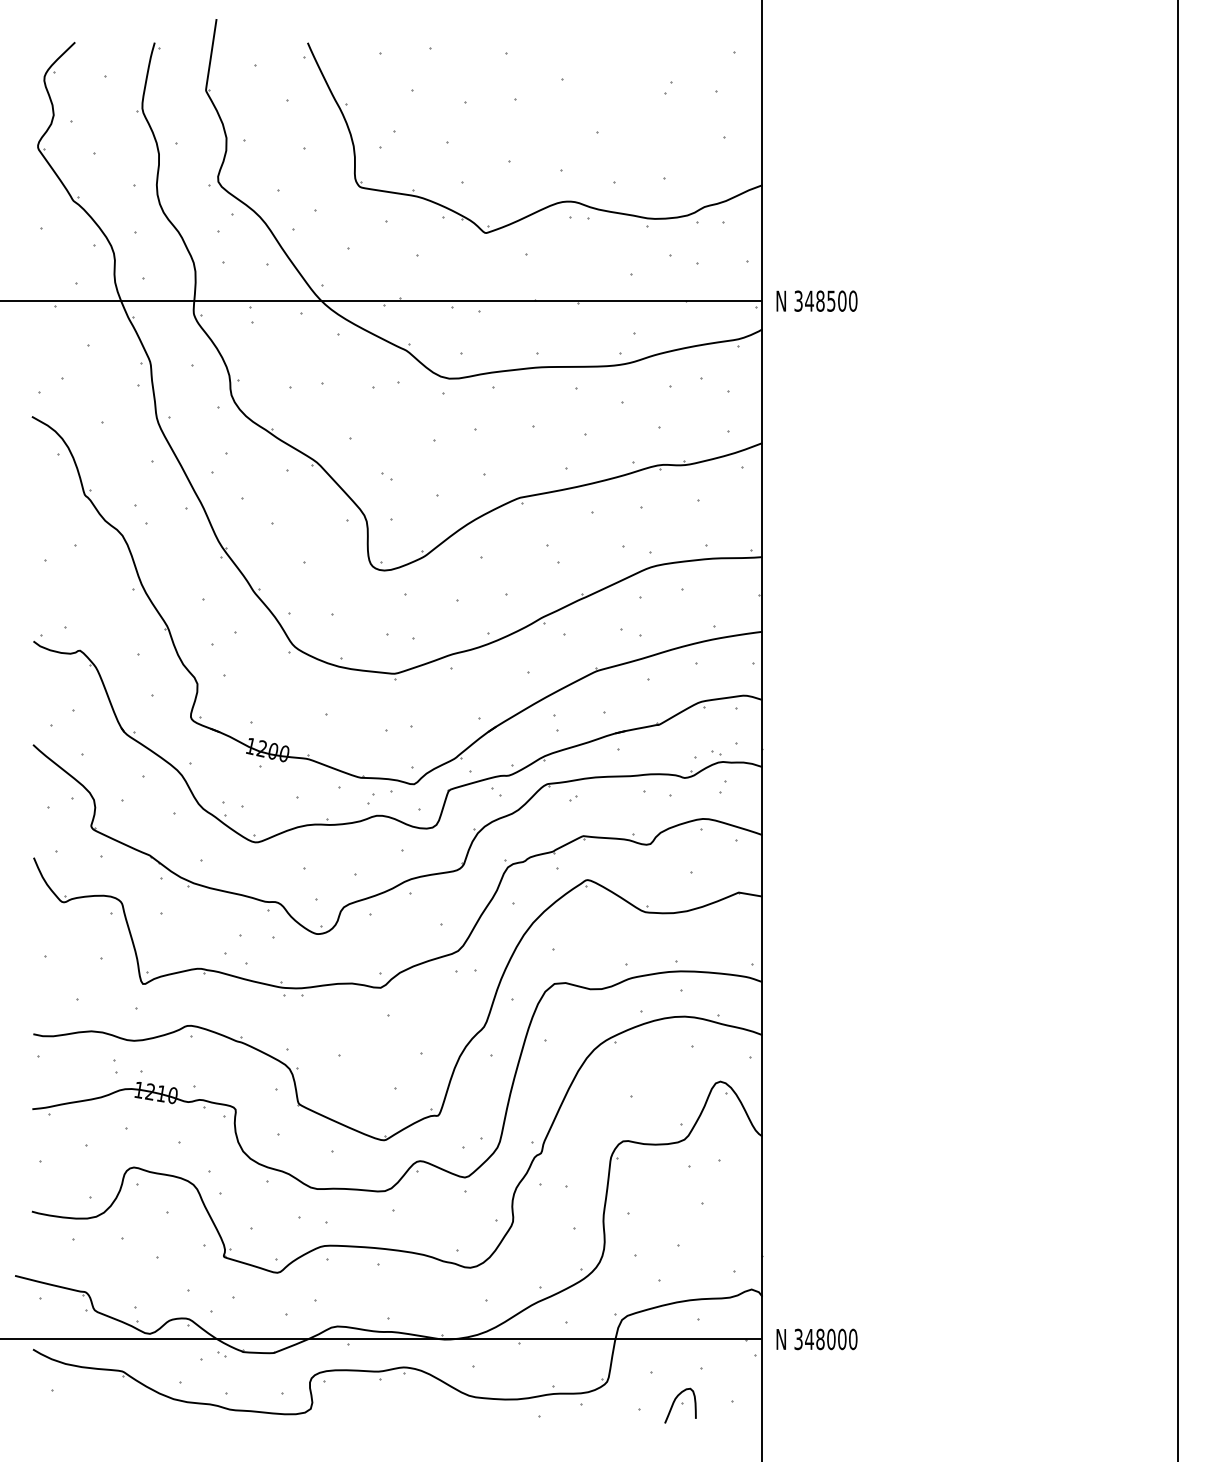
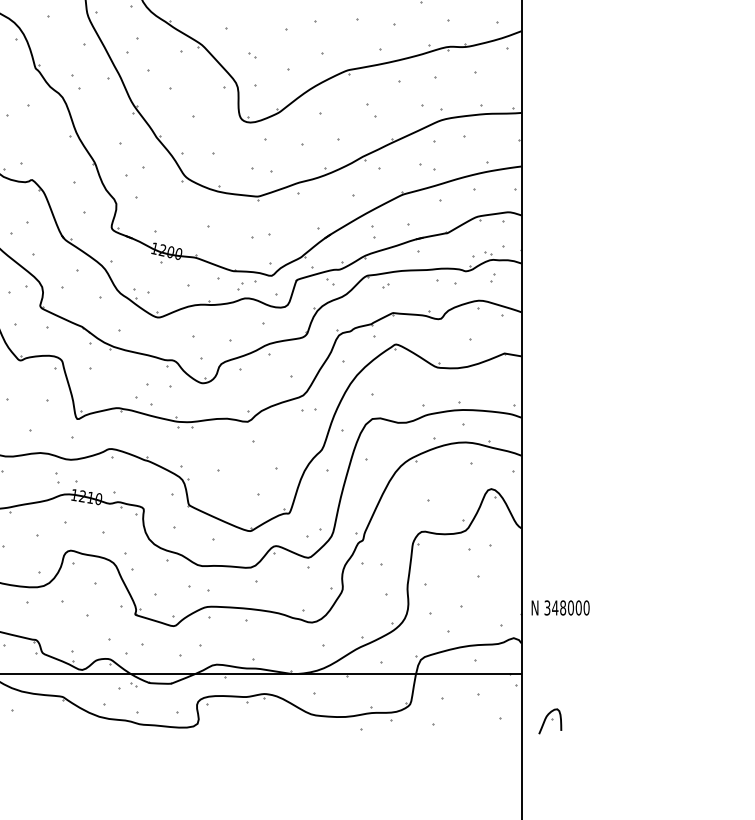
text: (816, 1339) -> (560, 608), moved
part: (680, 1405) -> (550, 721), moved

